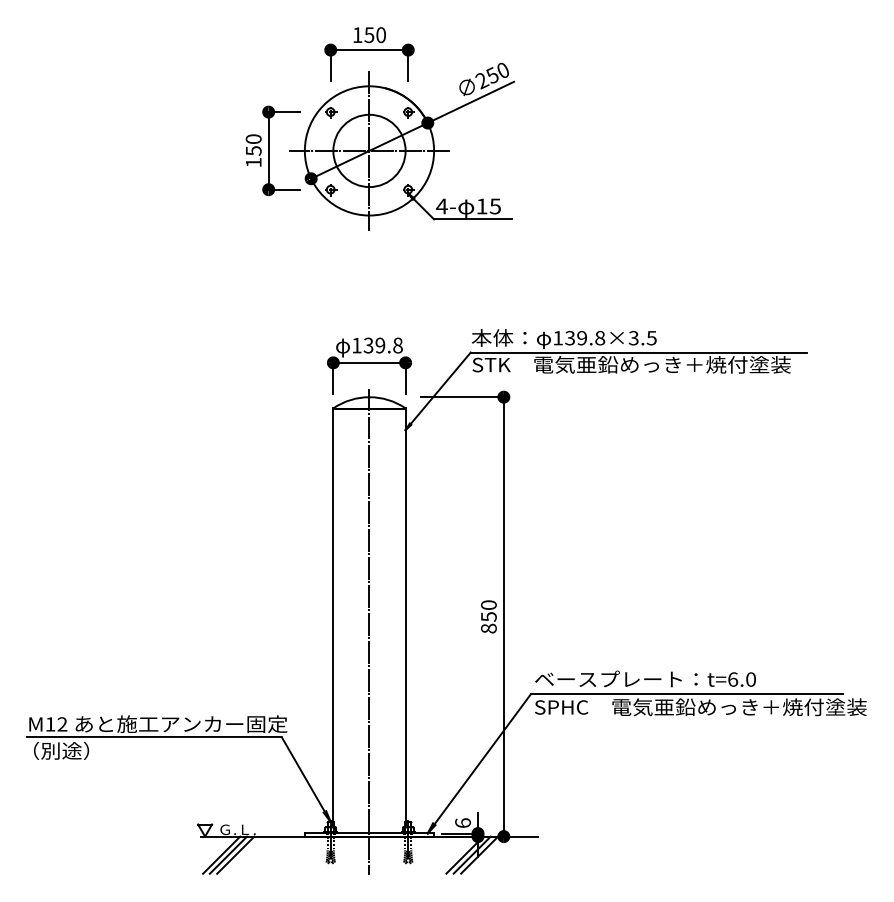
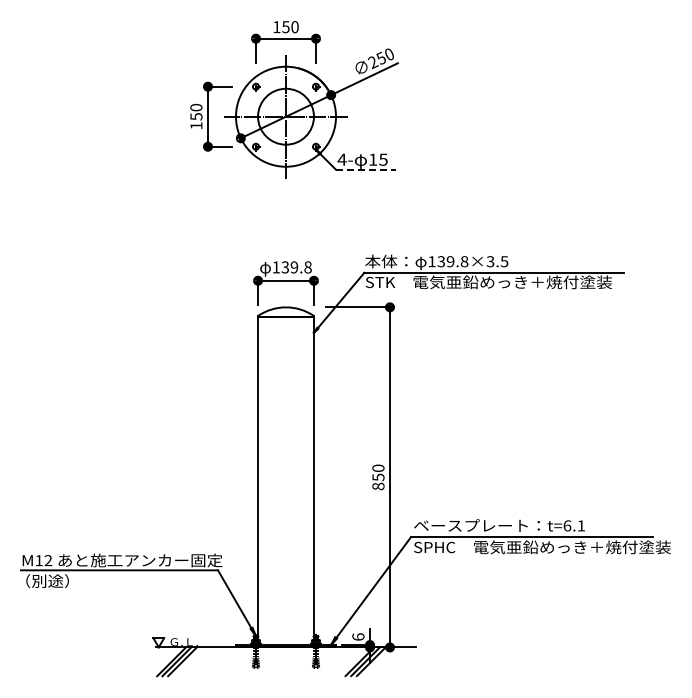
line: (473, 219) -> (366, 169), solid -> dashed
line: (370, 631) -> (286, 488), removed
text: (751, 679) -> (581, 525), t=6.0 -> t=6.1

